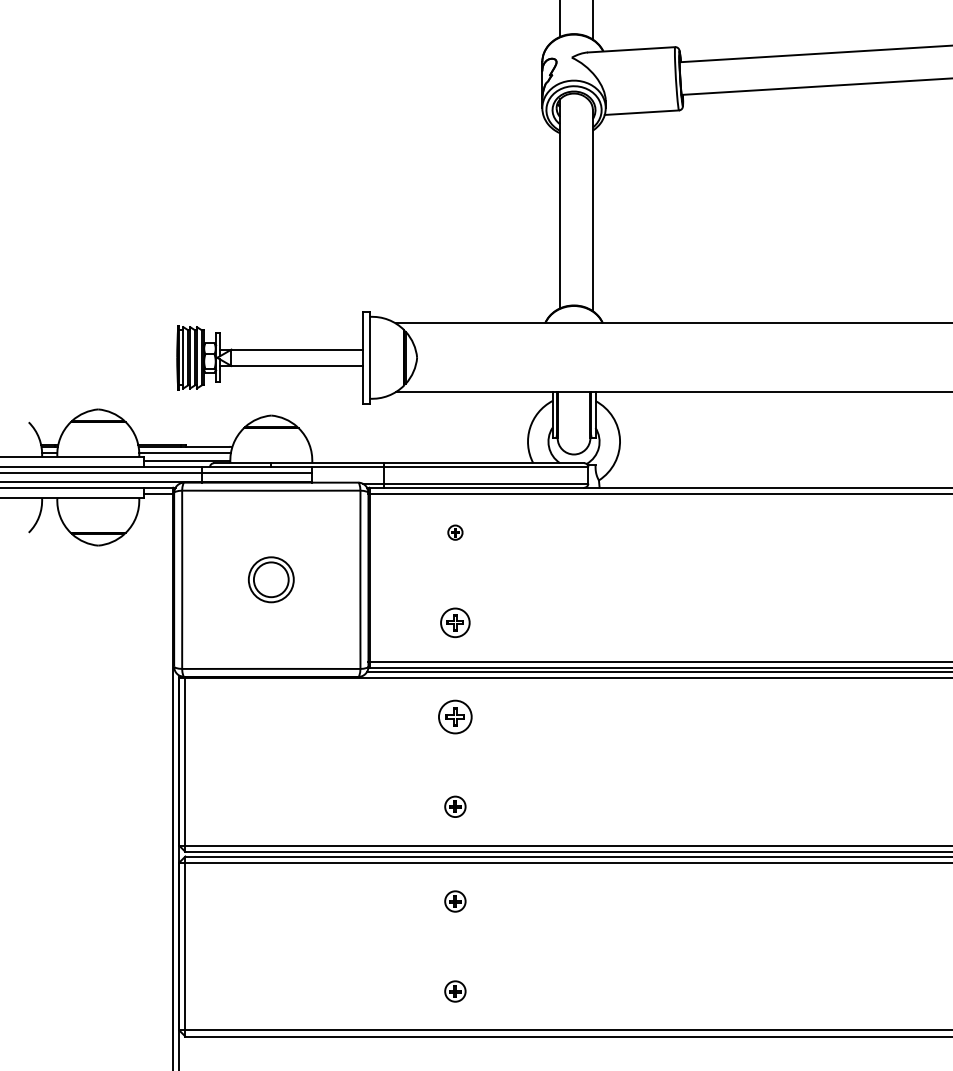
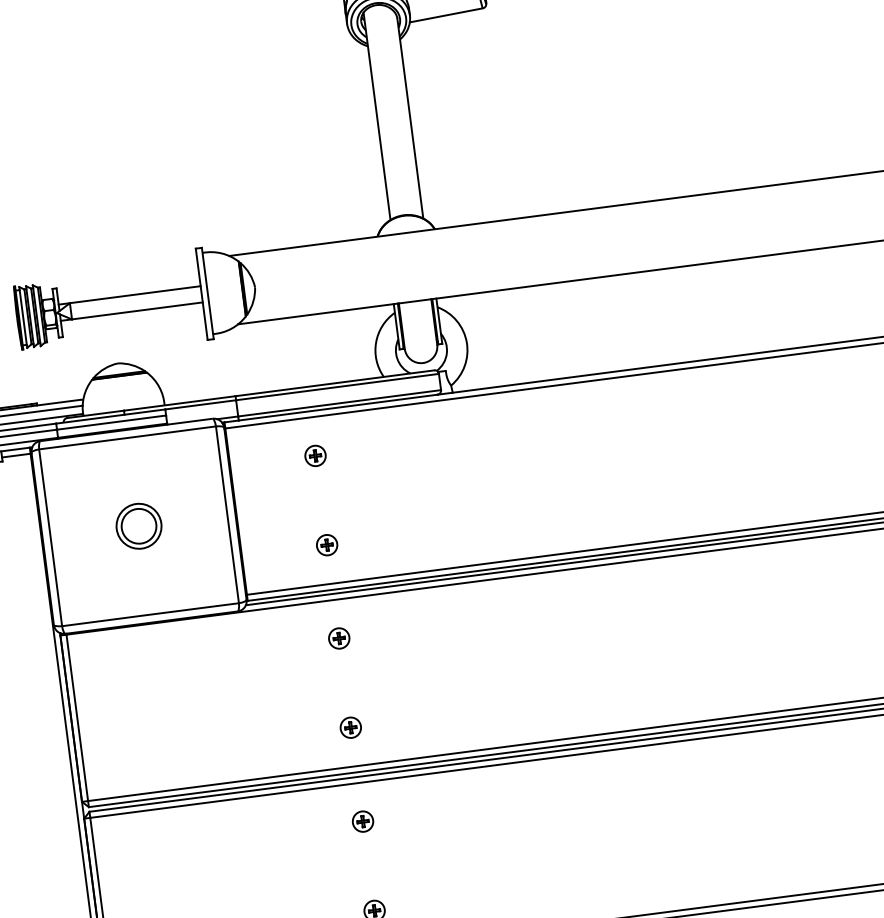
part: (455, 532) -> (315, 455), size x1.43
part: (455, 622) -> (327, 544), size x0.71
part: (455, 716) -> (339, 638), size x0.62

